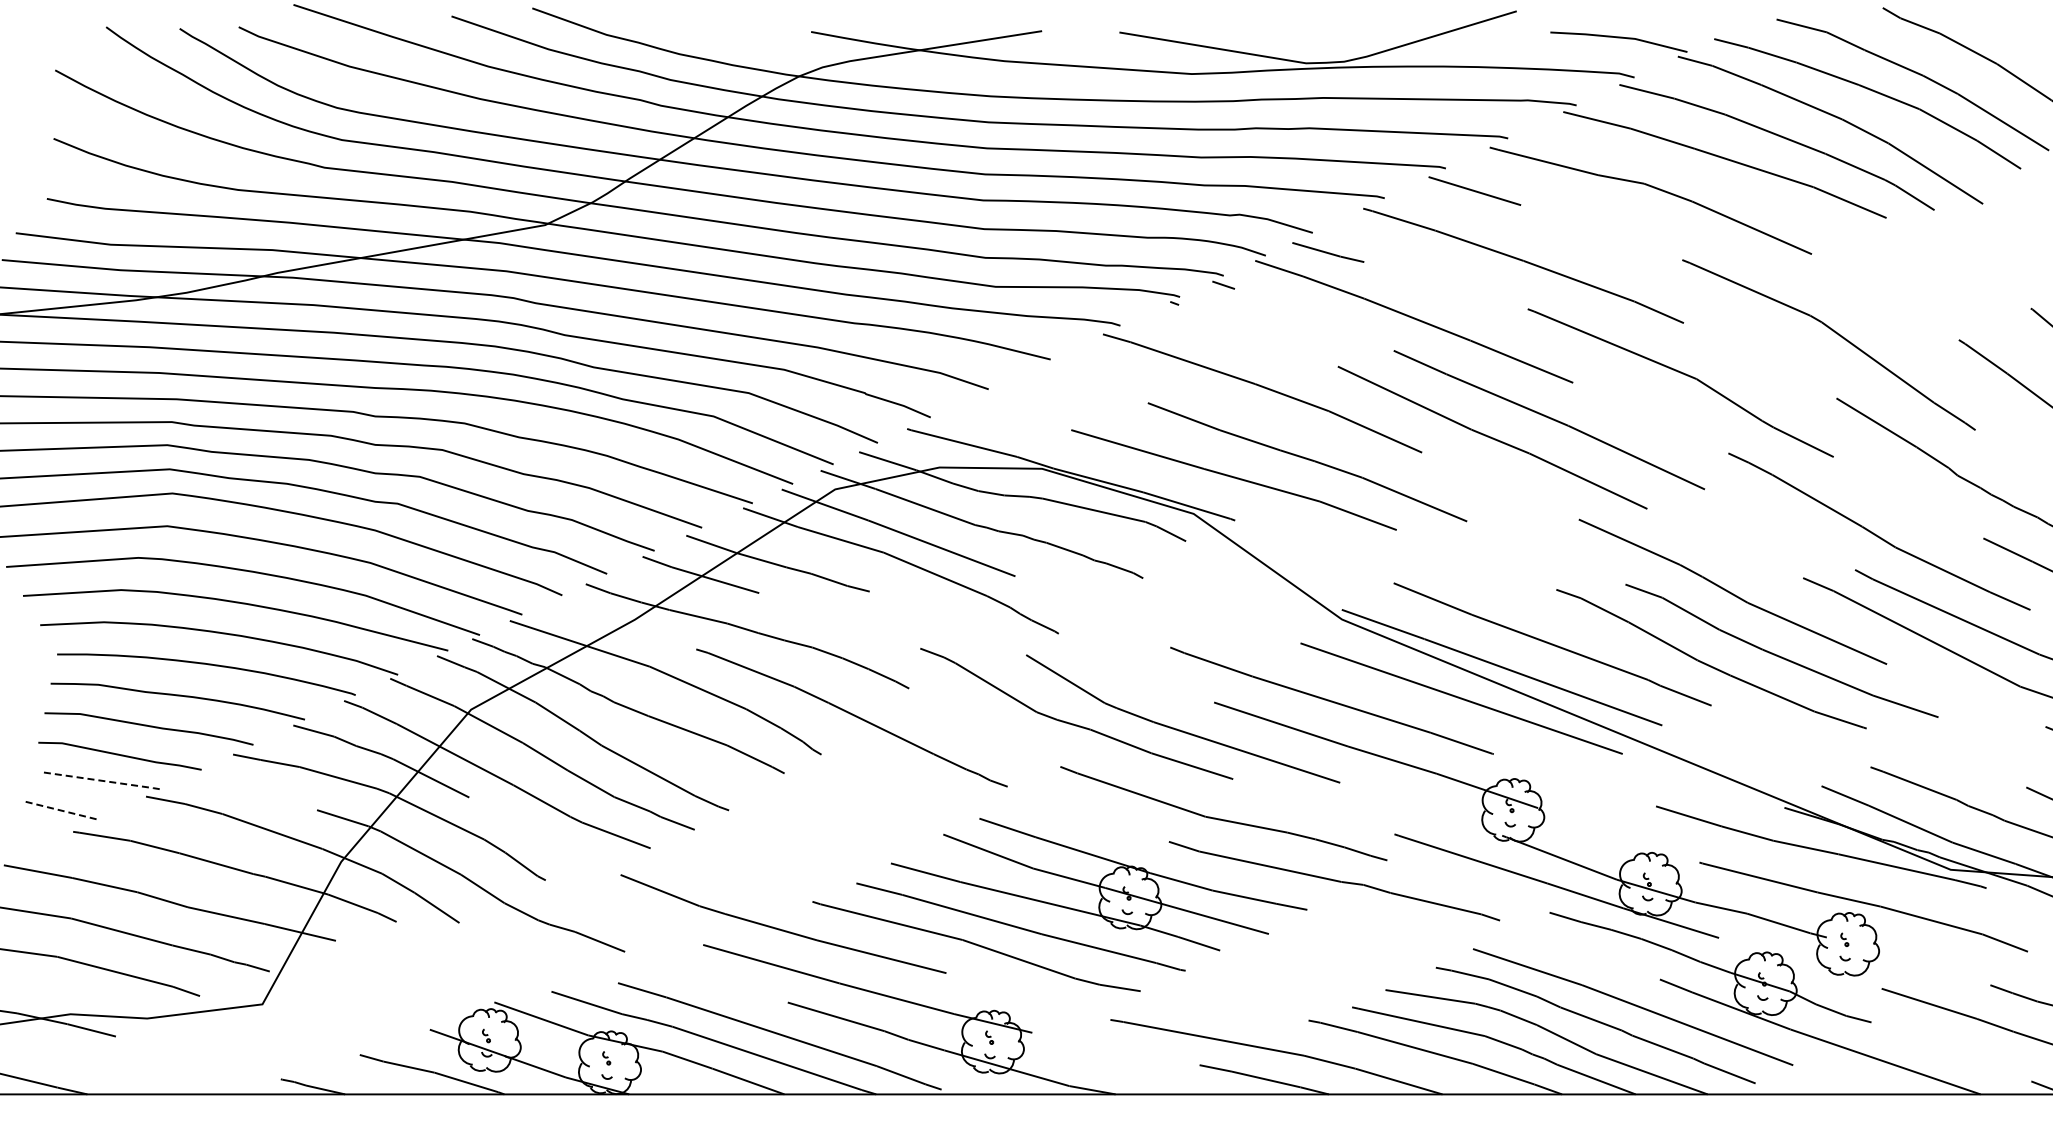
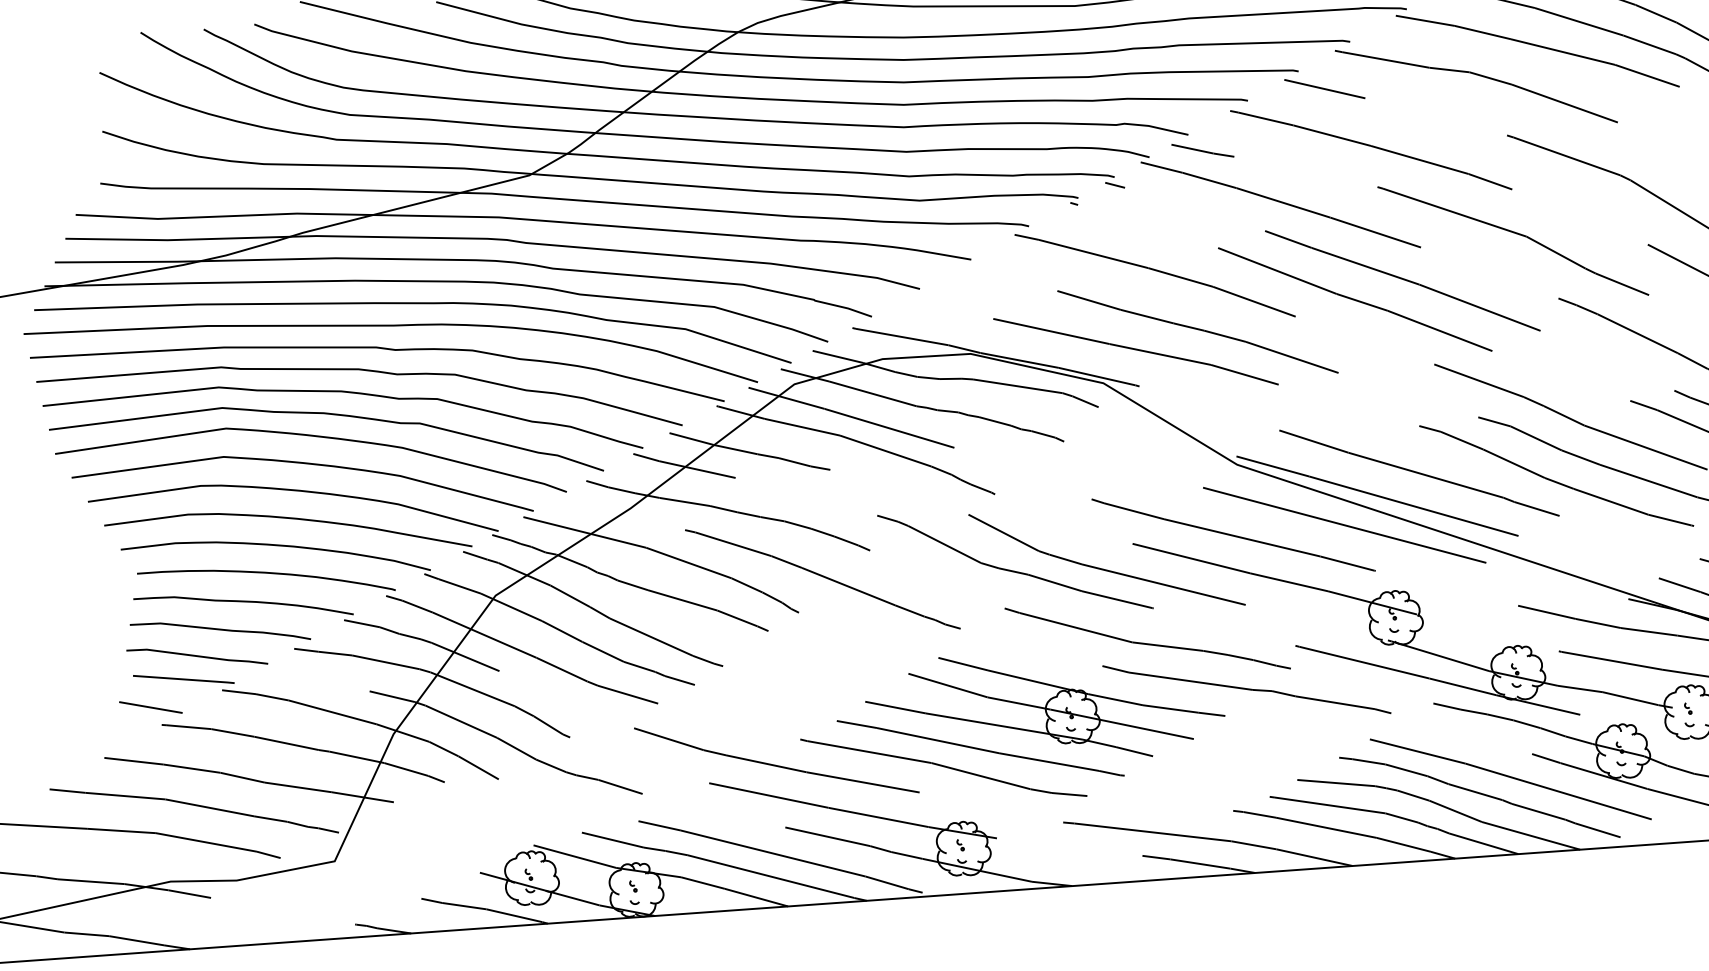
line: (103, 781) -> (184, 679), dashed -> solid
line: (62, 810) -> (151, 707), dashed -> solid

